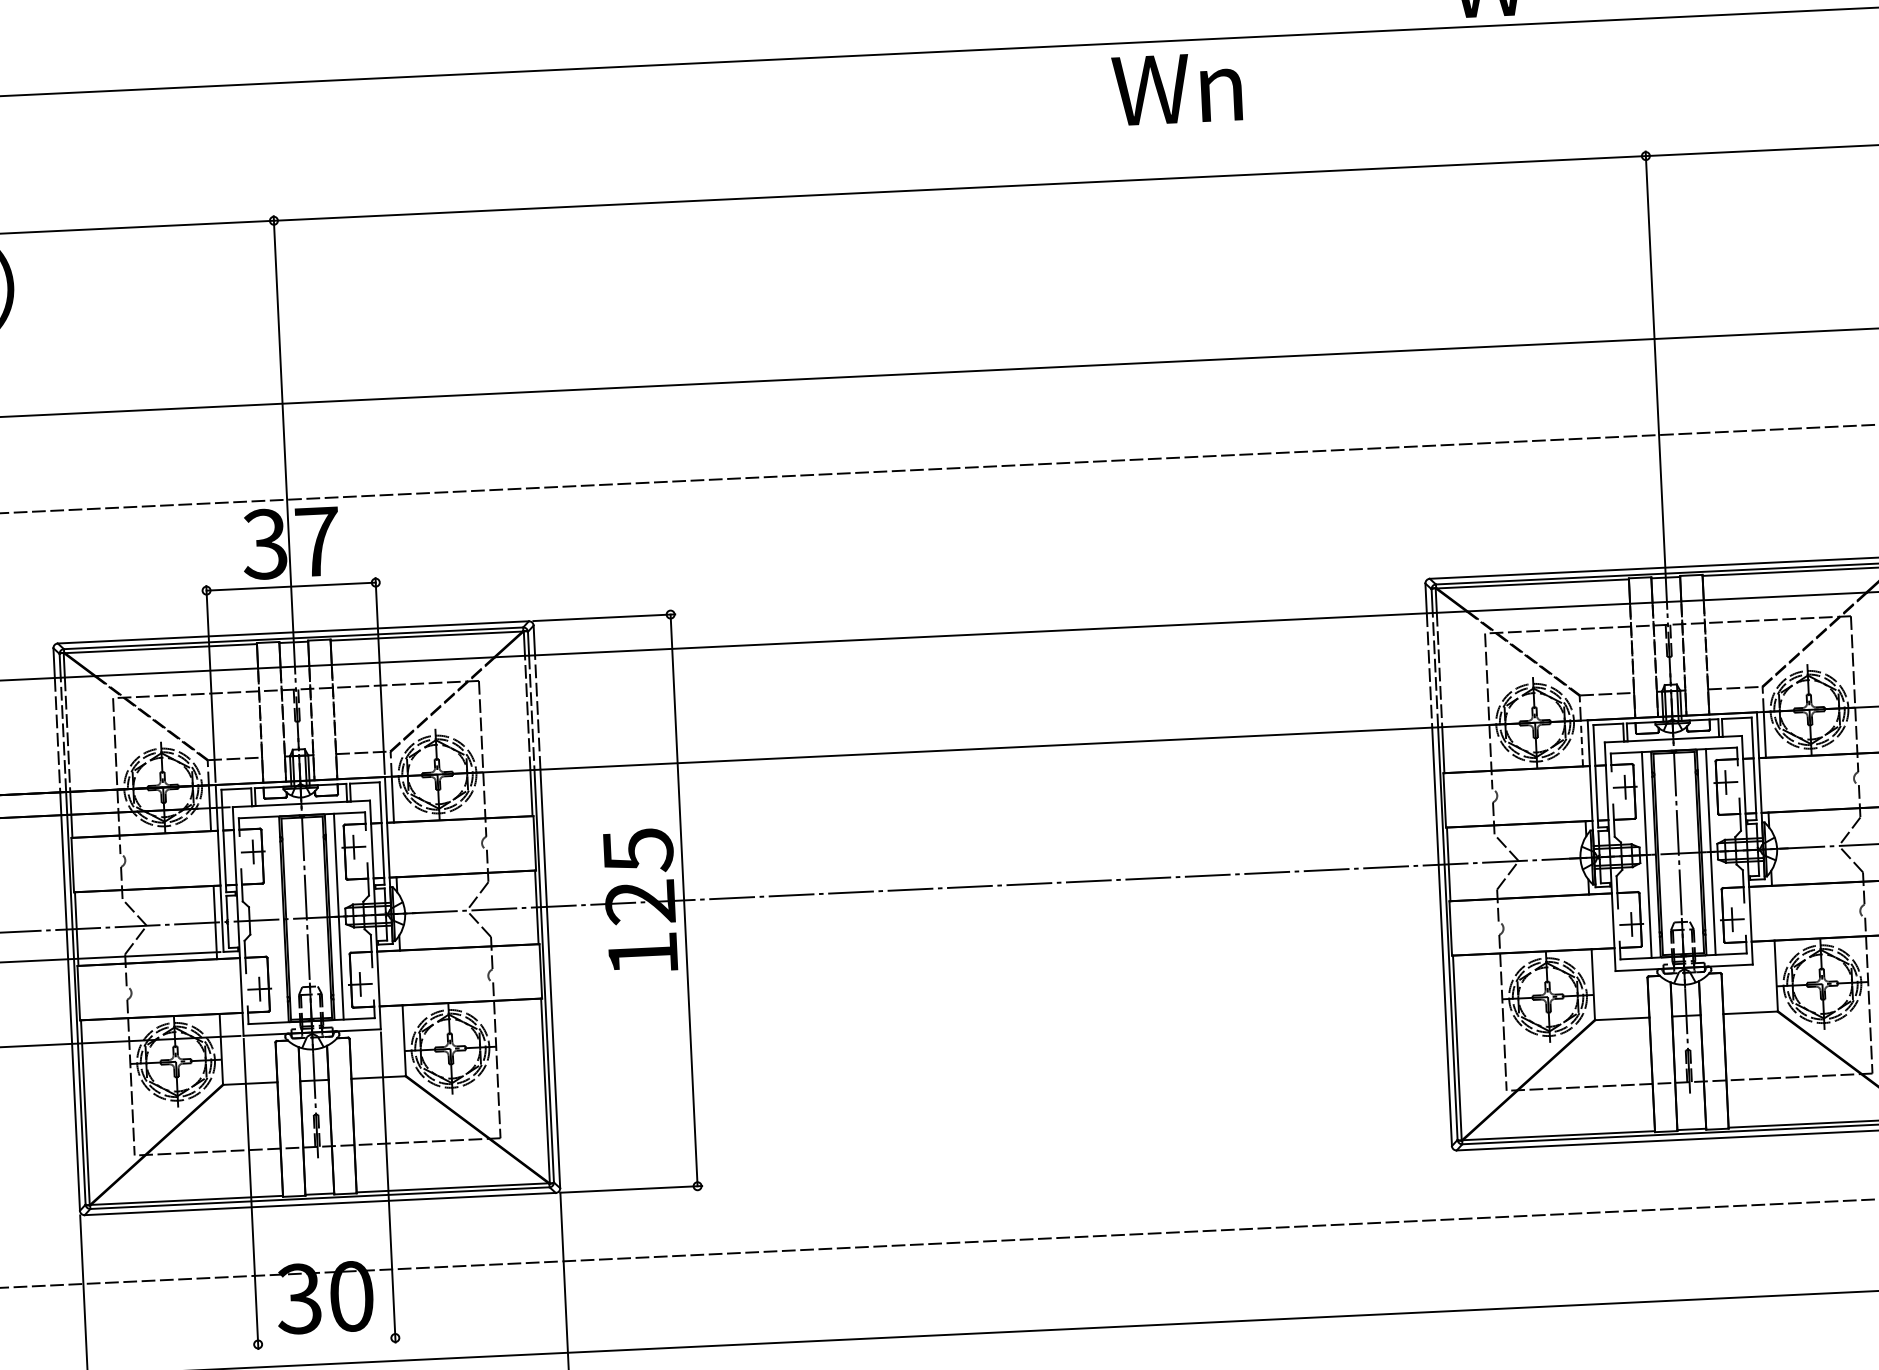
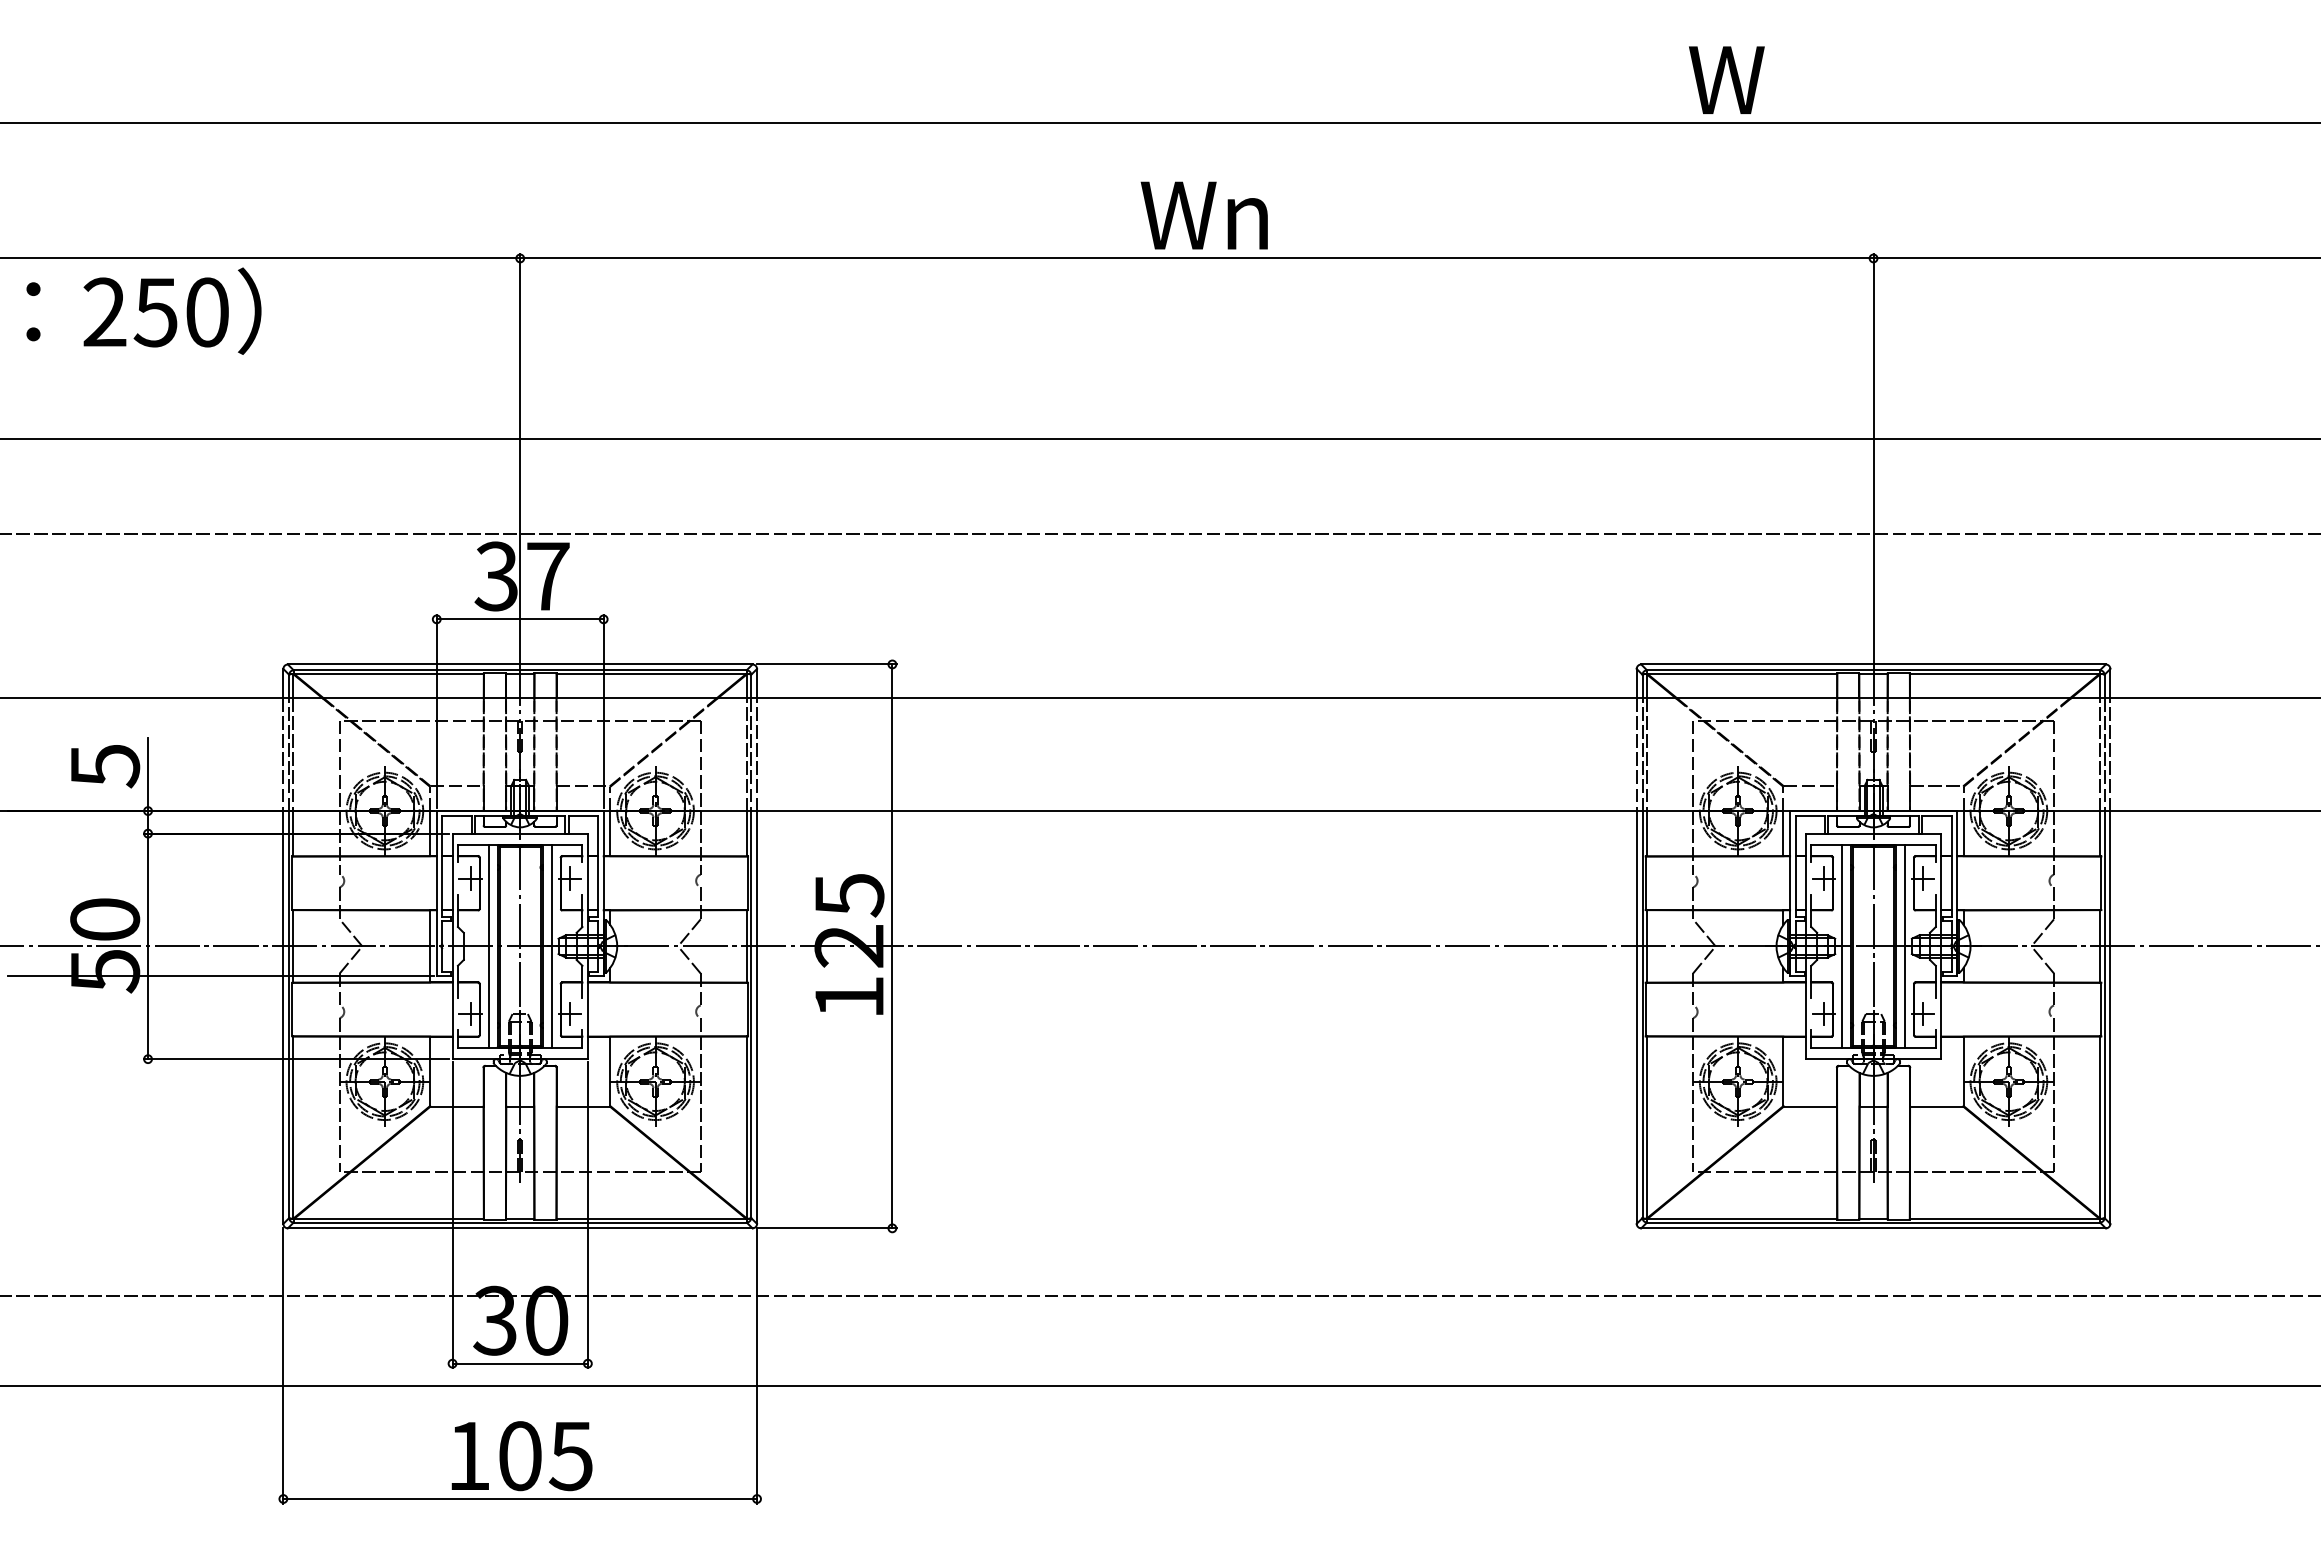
text: (1176, 88) -> (1203, 215), moved
line: (1582, 743) -> (1783, 833), dashed -> solid
line: (274, 918) -> (488, 945), added
line: (326, 1341) -> (519, 1363), added

